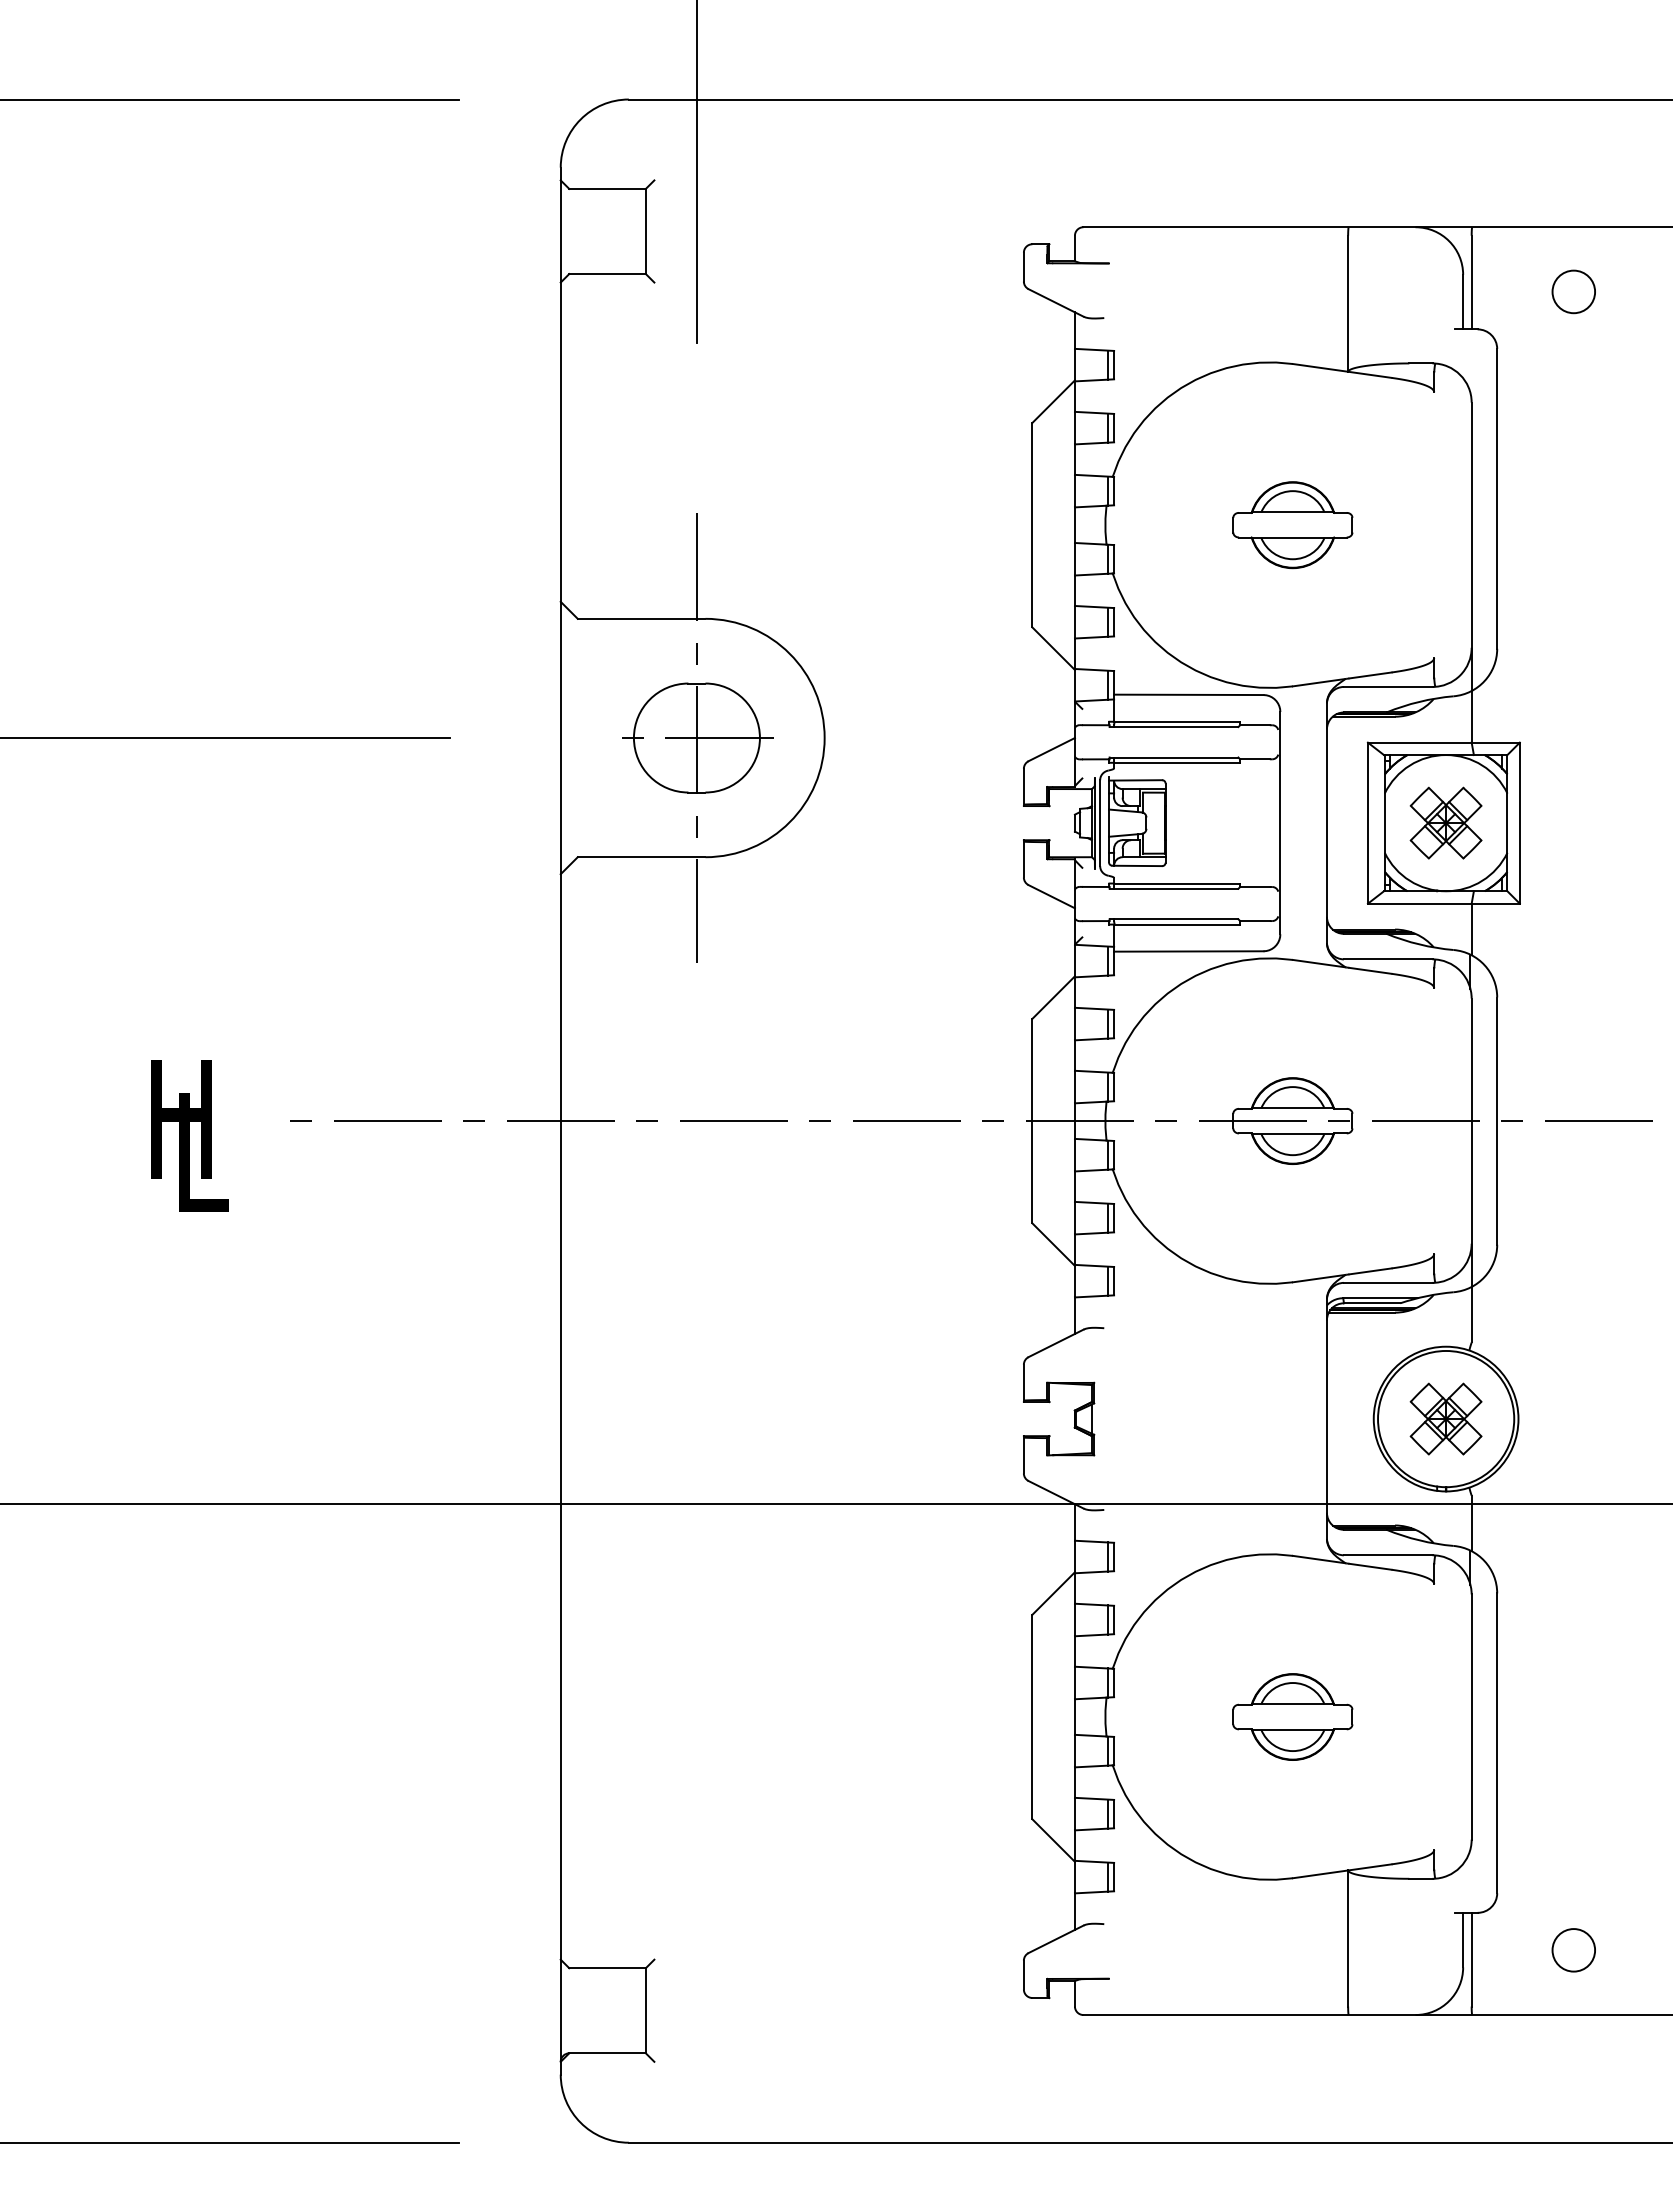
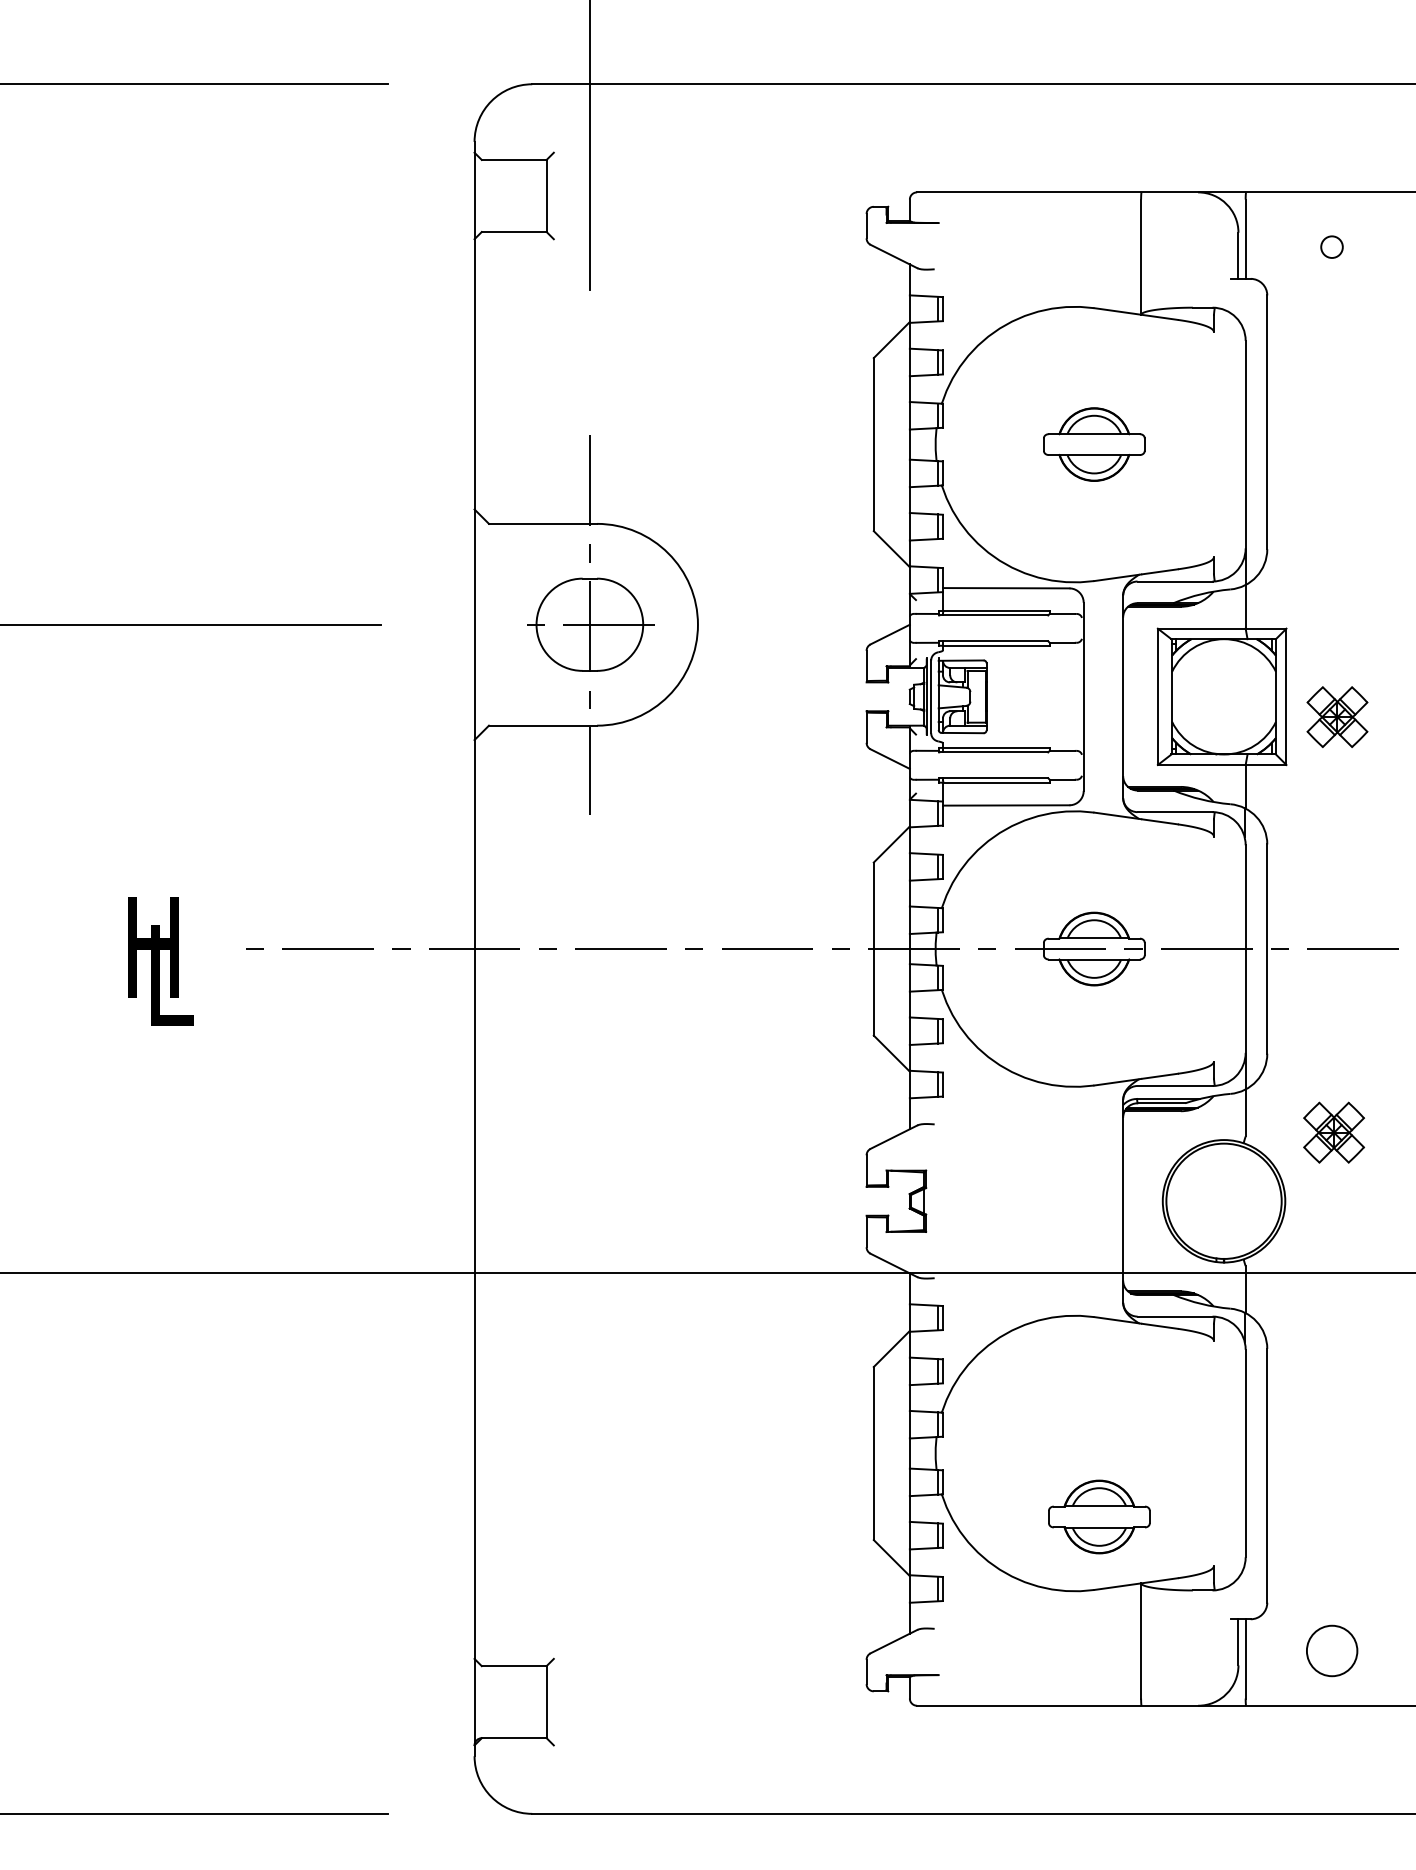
circle: (1573, 291) -> (1331, 246), size x0.6
part: (1445, 822) -> (1336, 716), moved
part: (1445, 1418) -> (1333, 1132), moved
part: (1292, 1716) -> (1099, 1516), moved
circle: (1573, 1950) -> (1331, 1651), size x1.4

